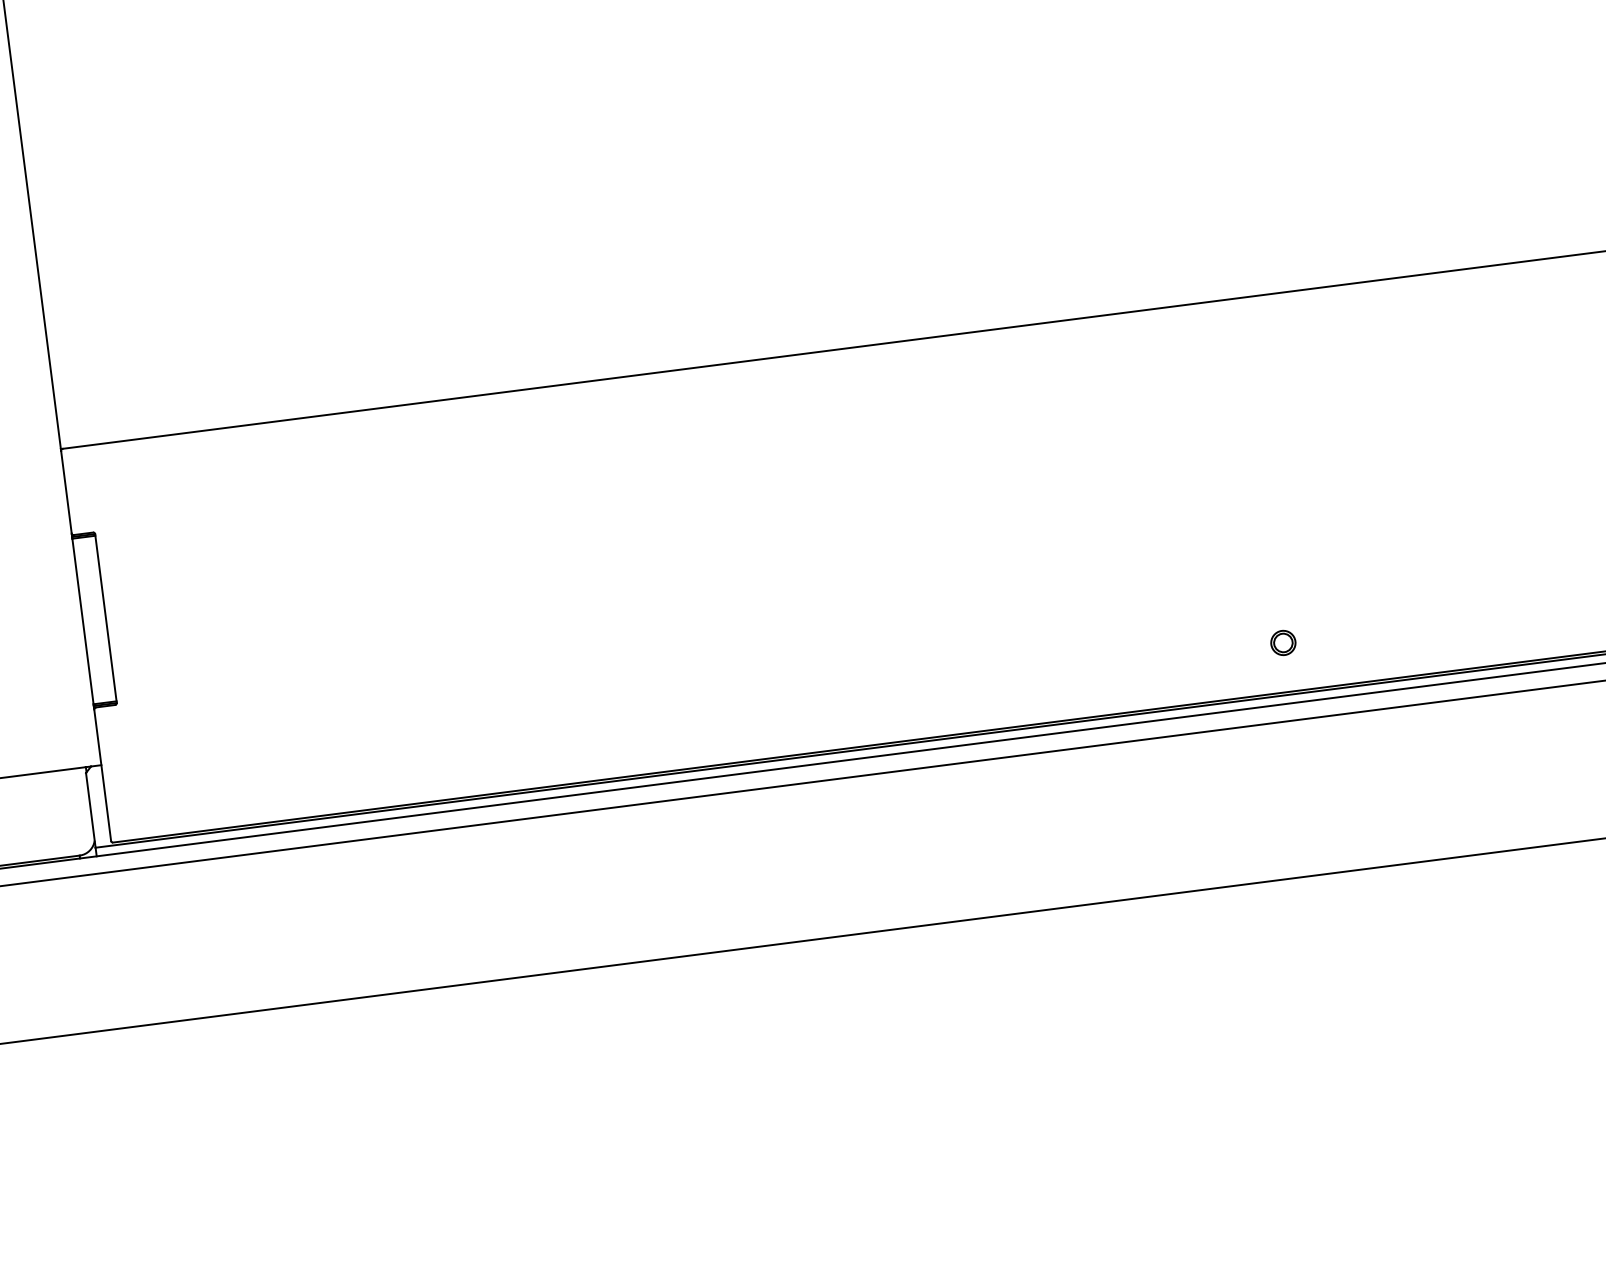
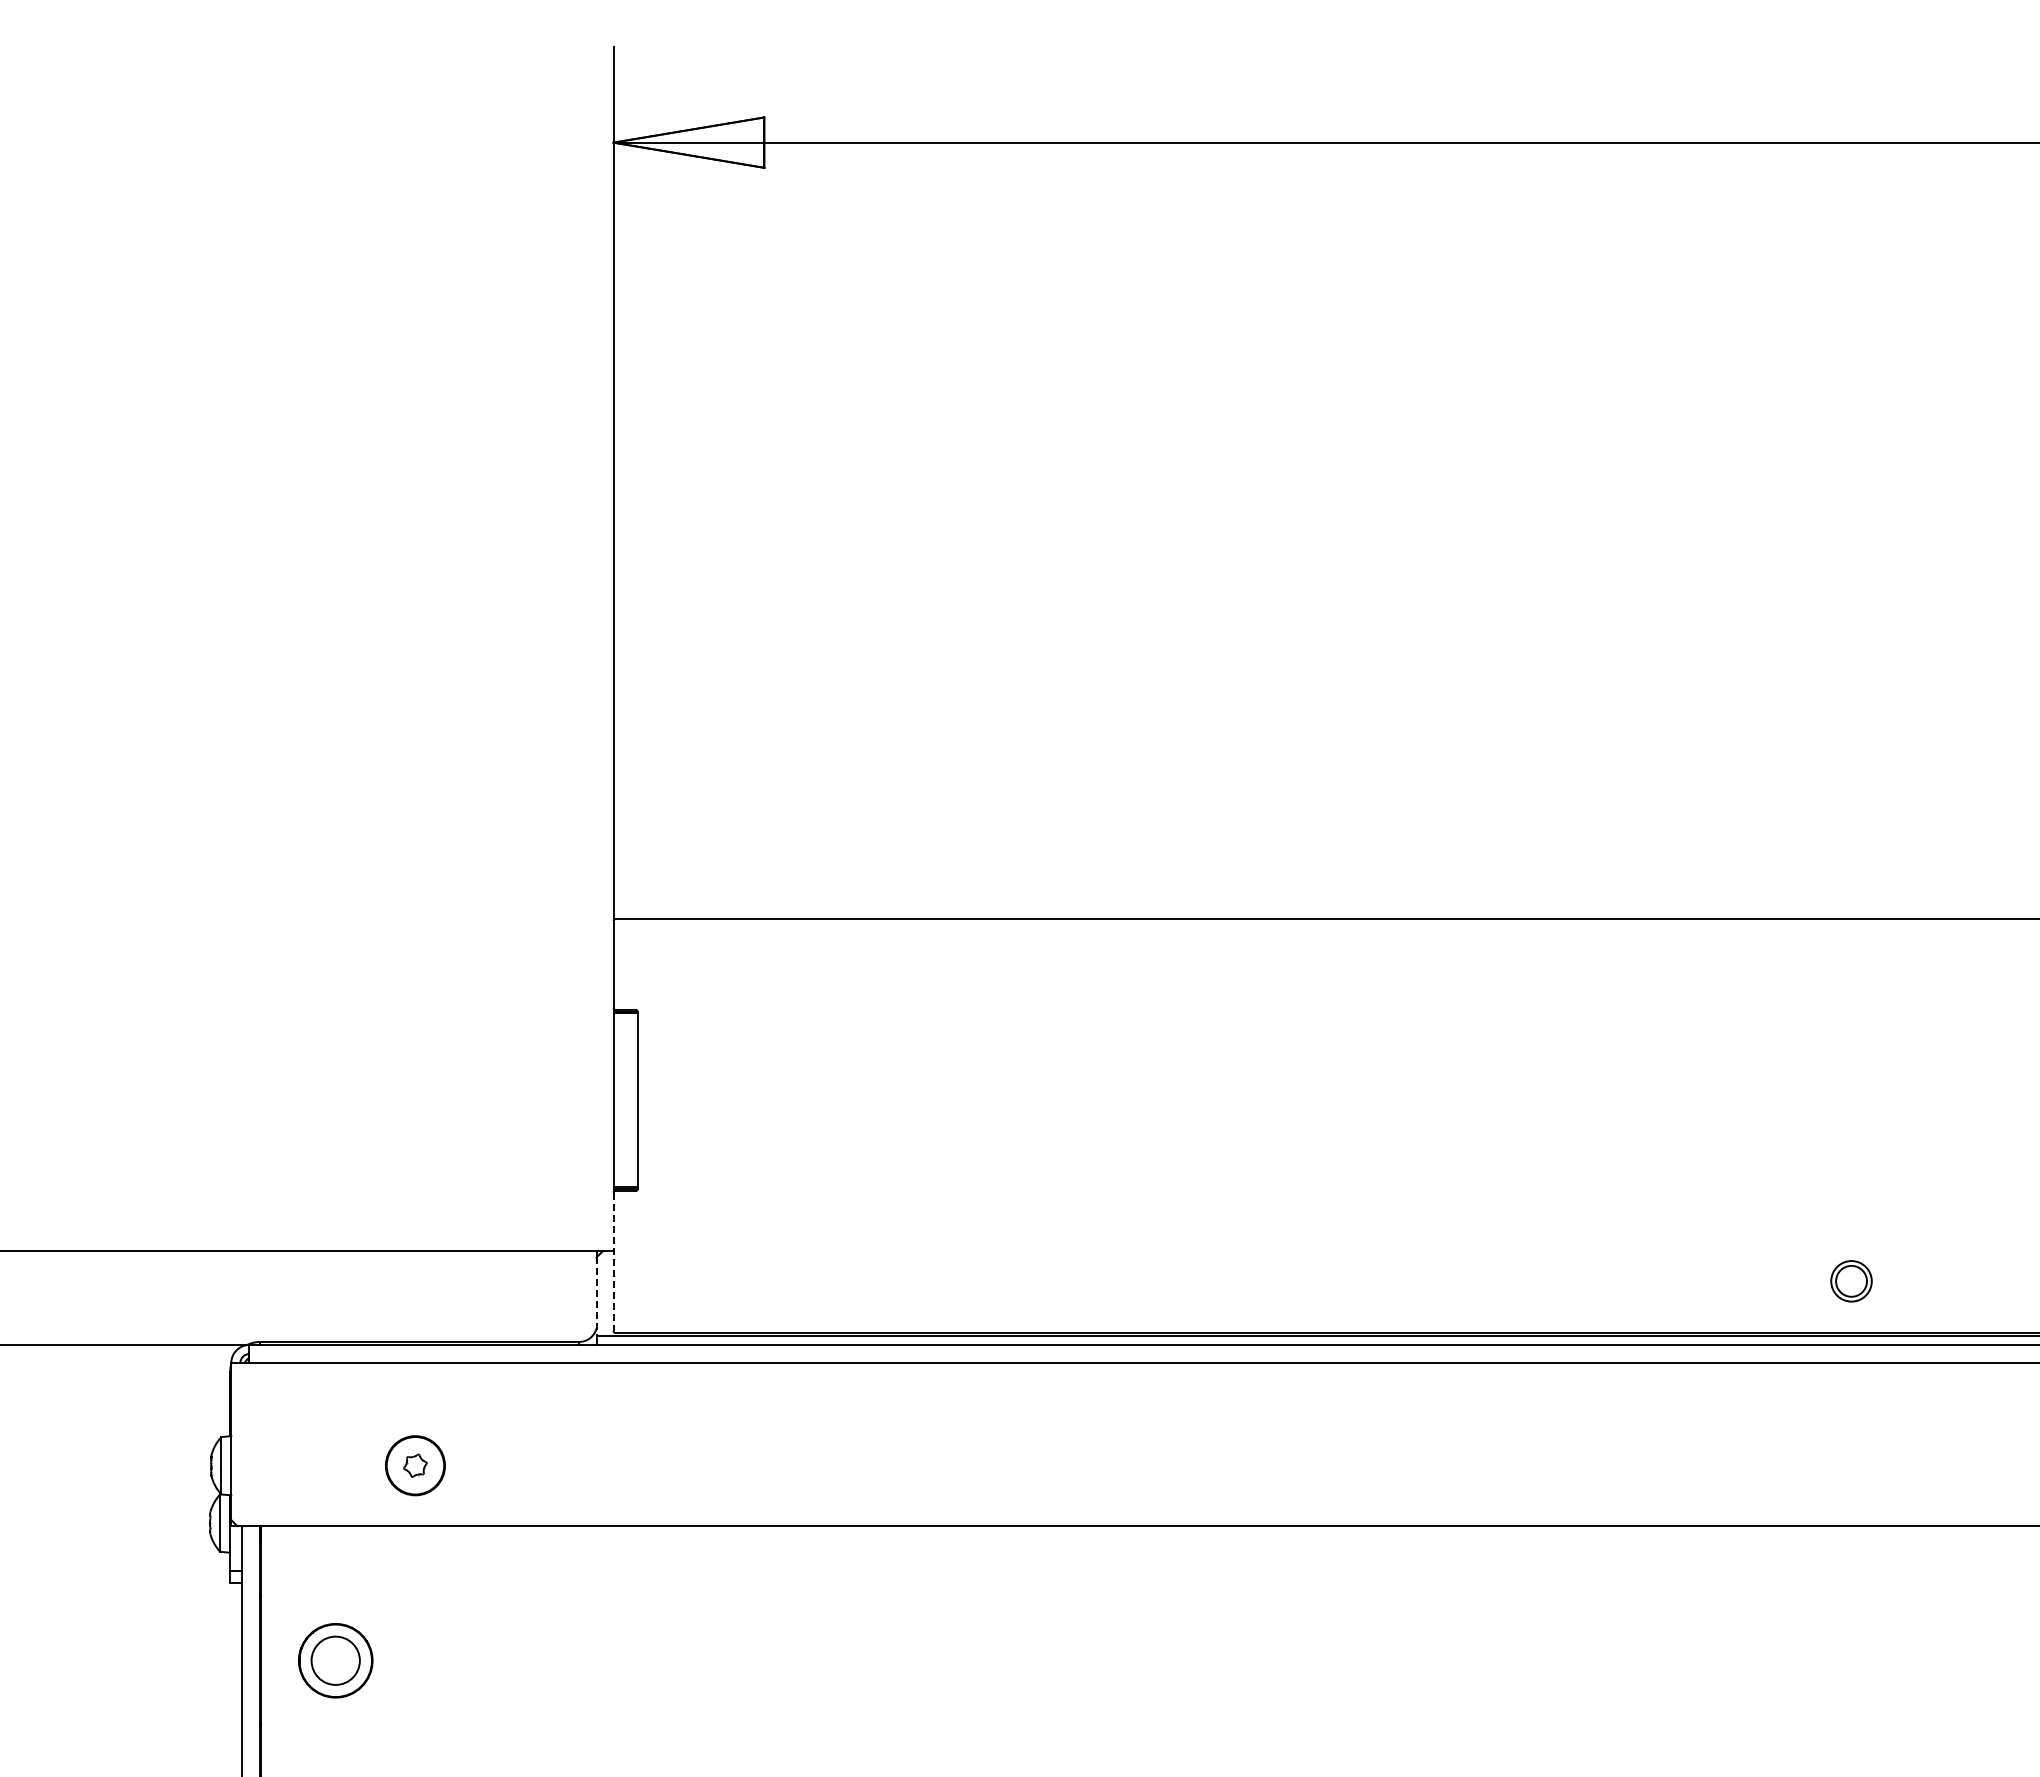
part: (1282, 643) -> (1850, 1281), size x1.6
line: (102, 775) -> (613, 1262), solid -> dashed
line: (90, 811) -> (596, 1297), solid -> dashed

